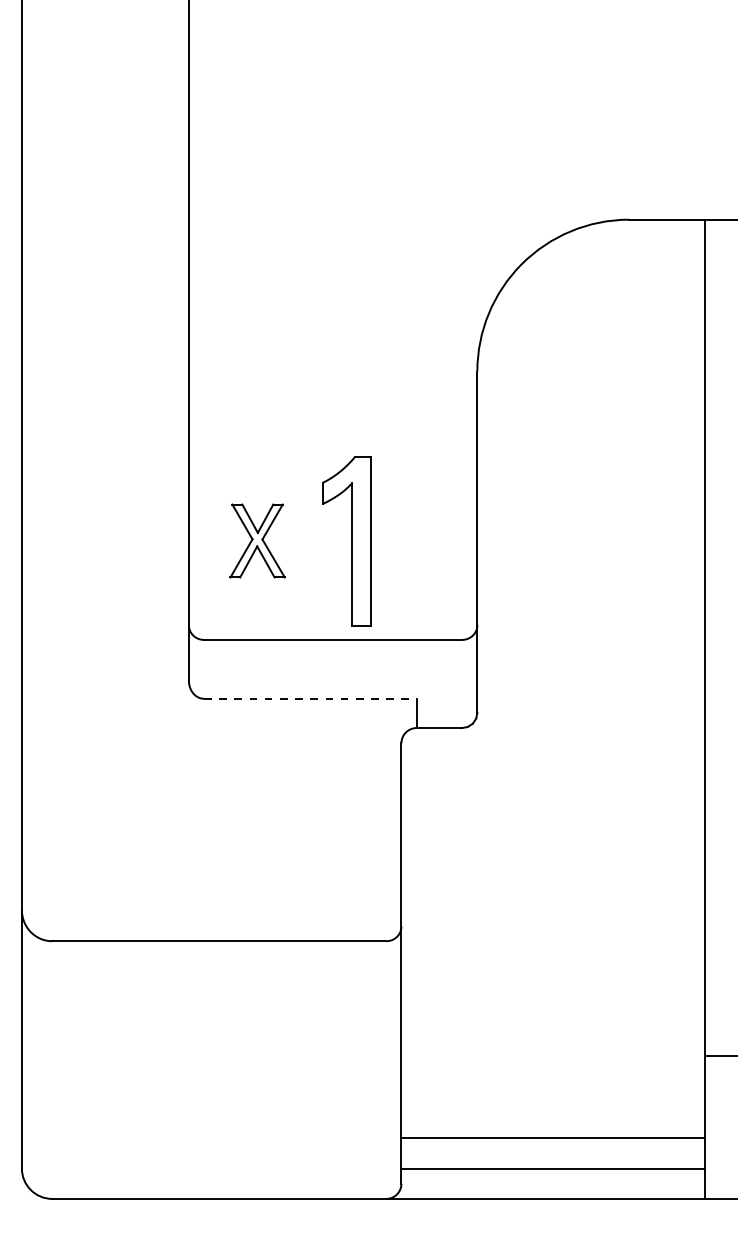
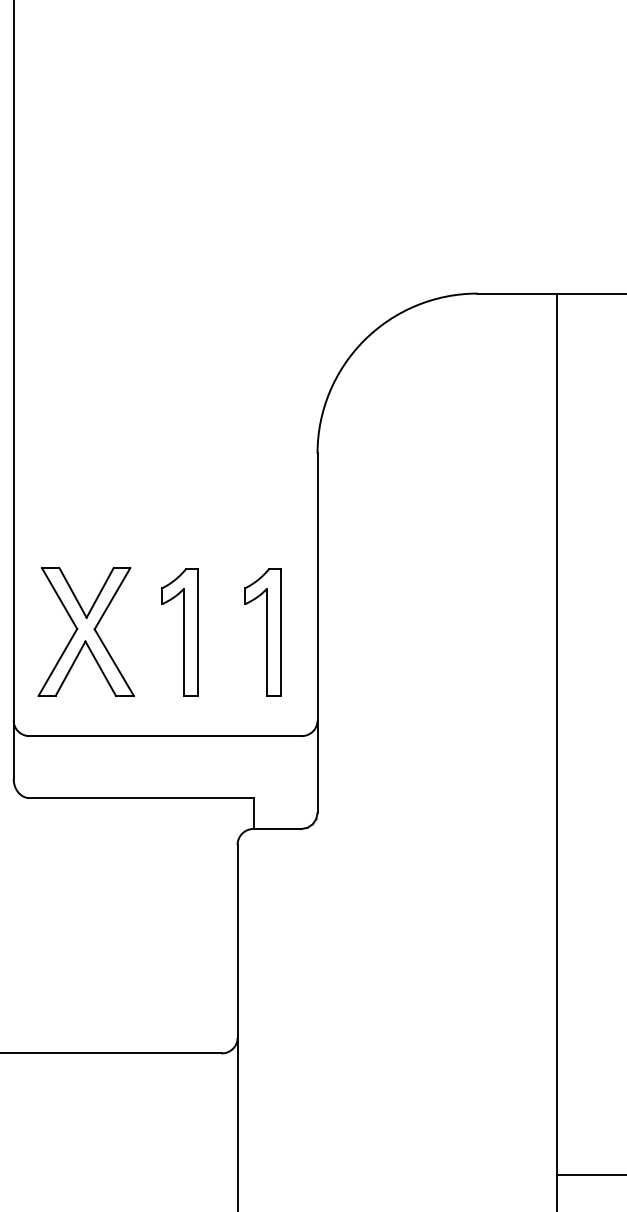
part: (257, 540) -> (85, 631), size x1.67
part: (346, 541) -> (179, 632), size x0.71
part: (425, 541) -> (262, 632), added
line: (310, 698) -> (141, 797), dashed -> solid

